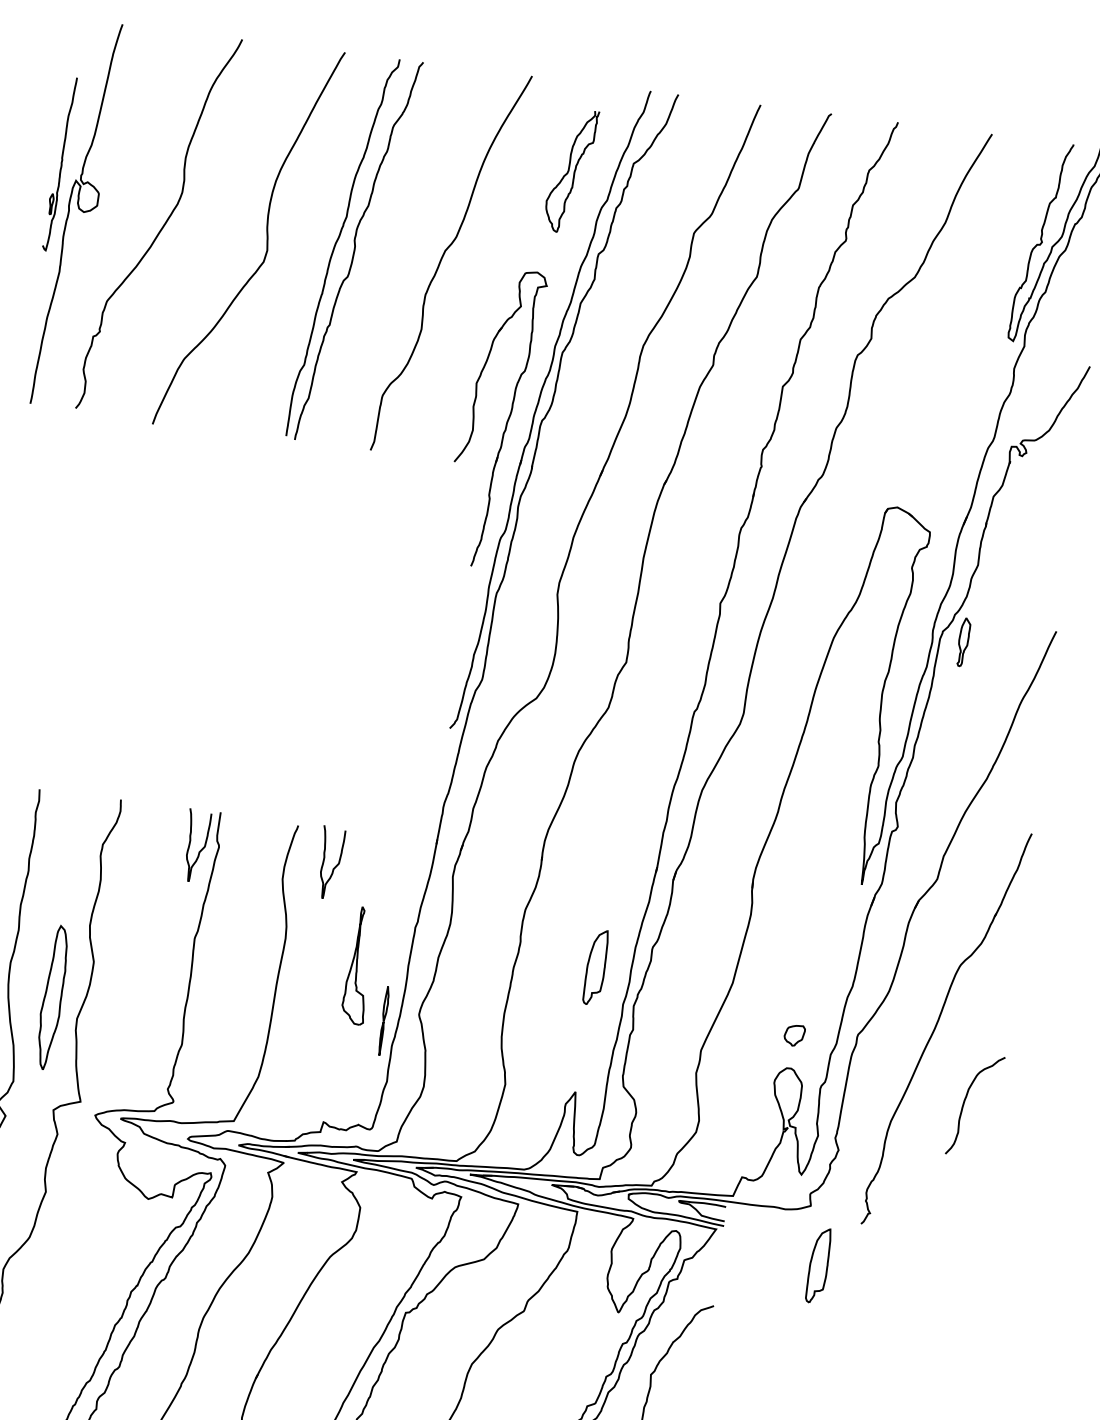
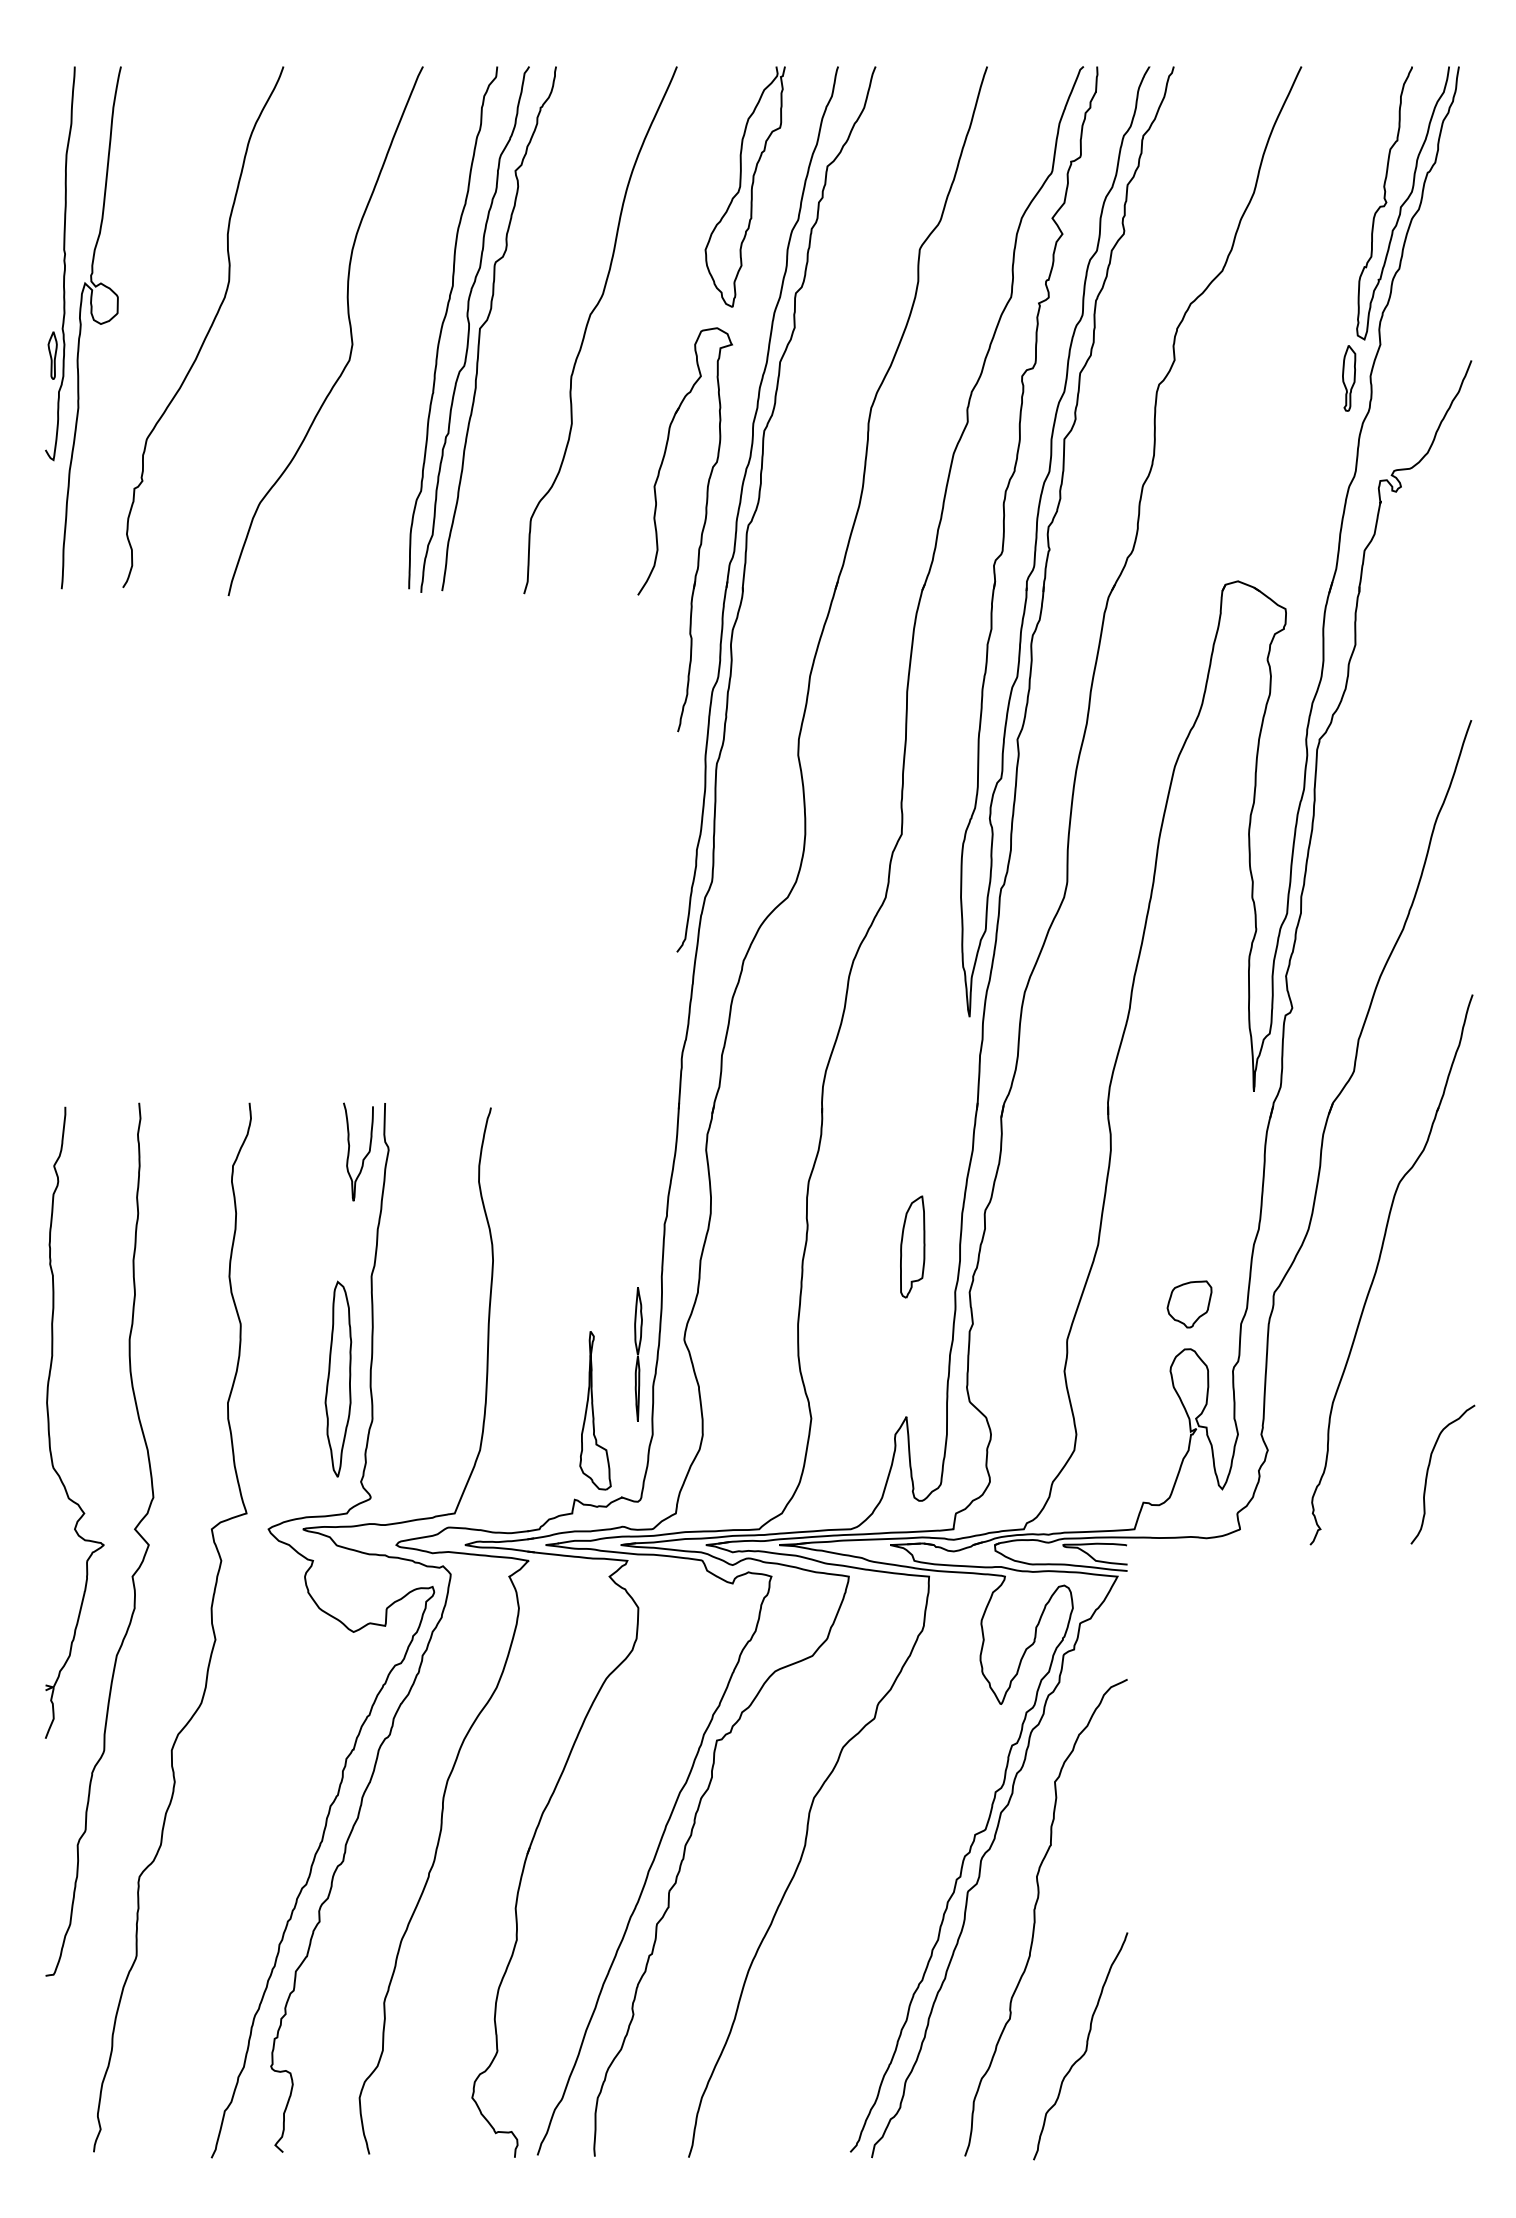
part: (59, 163) -> (60, 263), size x1.67
part: (570, 170) -> (744, 186), size x1.43
curve: (368, 246) -> (487, 321), added
part: (753, 458) -> (1037, 540), added
part: (963, 642) -> (1349, 378), moved
curve: (334, 866) -> (546, 1156), removed
part: (358, 965) -> (595, 1410), moved
part: (52, 997) -> (338, 1378), moved
part: (383, 1021) -> (638, 1354), size x1.43
part: (794, 1035) -> (1189, 1304), size x1.67
curve: (964, 1102) -> (1428, 1472), moved
part: (818, 1265) -> (1260, 1607), removed

